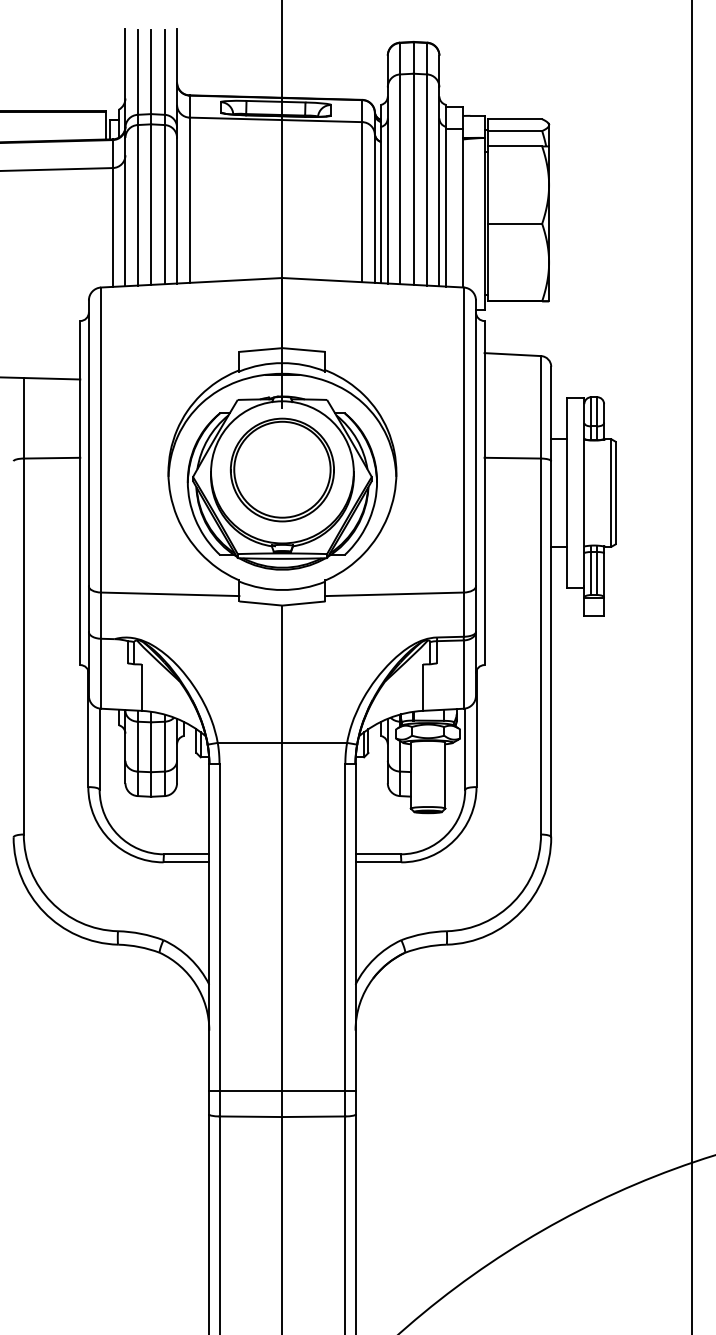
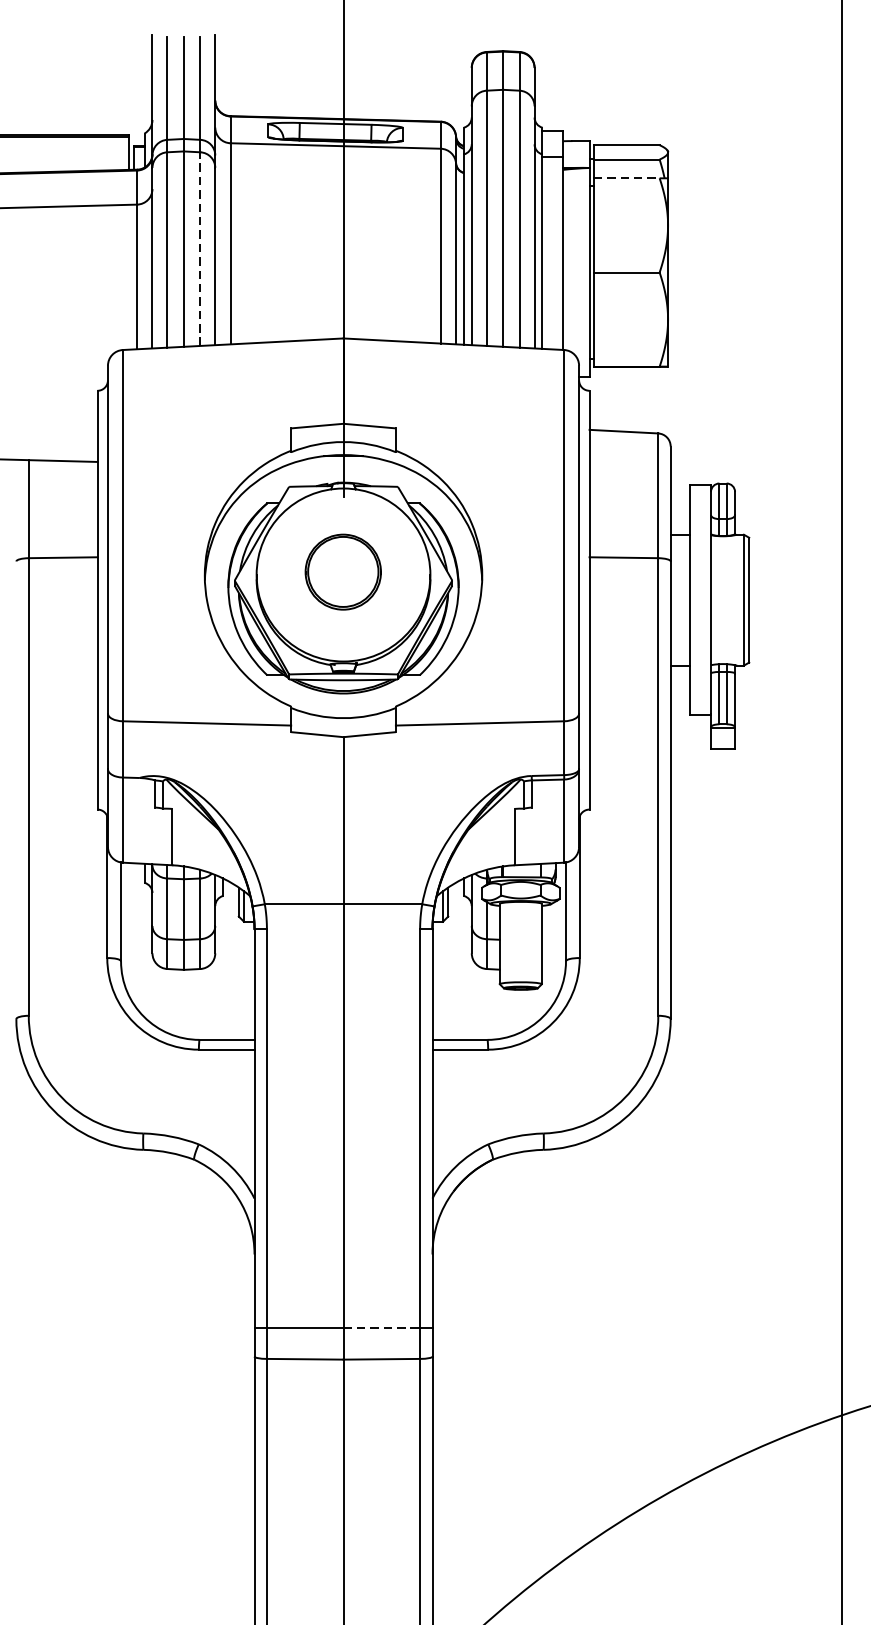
line: (515, 146) -> (627, 178), solid -> dashed
line: (164, 204) -> (199, 248), solid -> dashed
part: (281, 469) -> (342, 571), size x0.6
line: (314, 1090) -> (382, 1327), solid -> dashed

